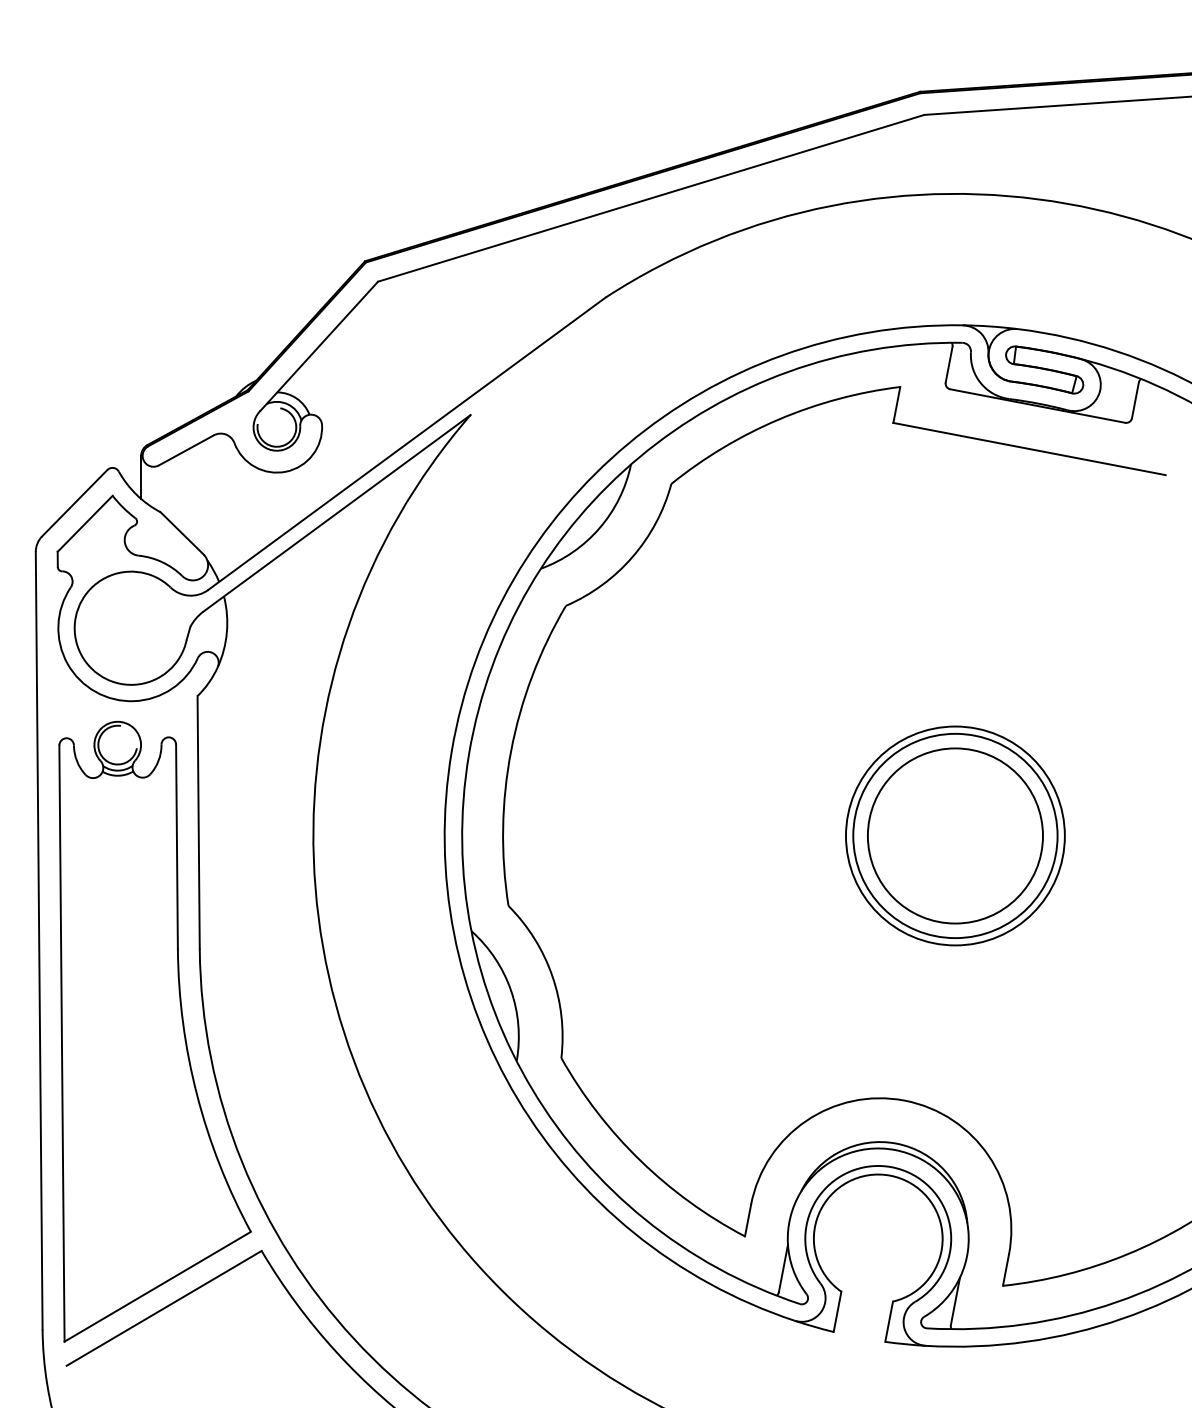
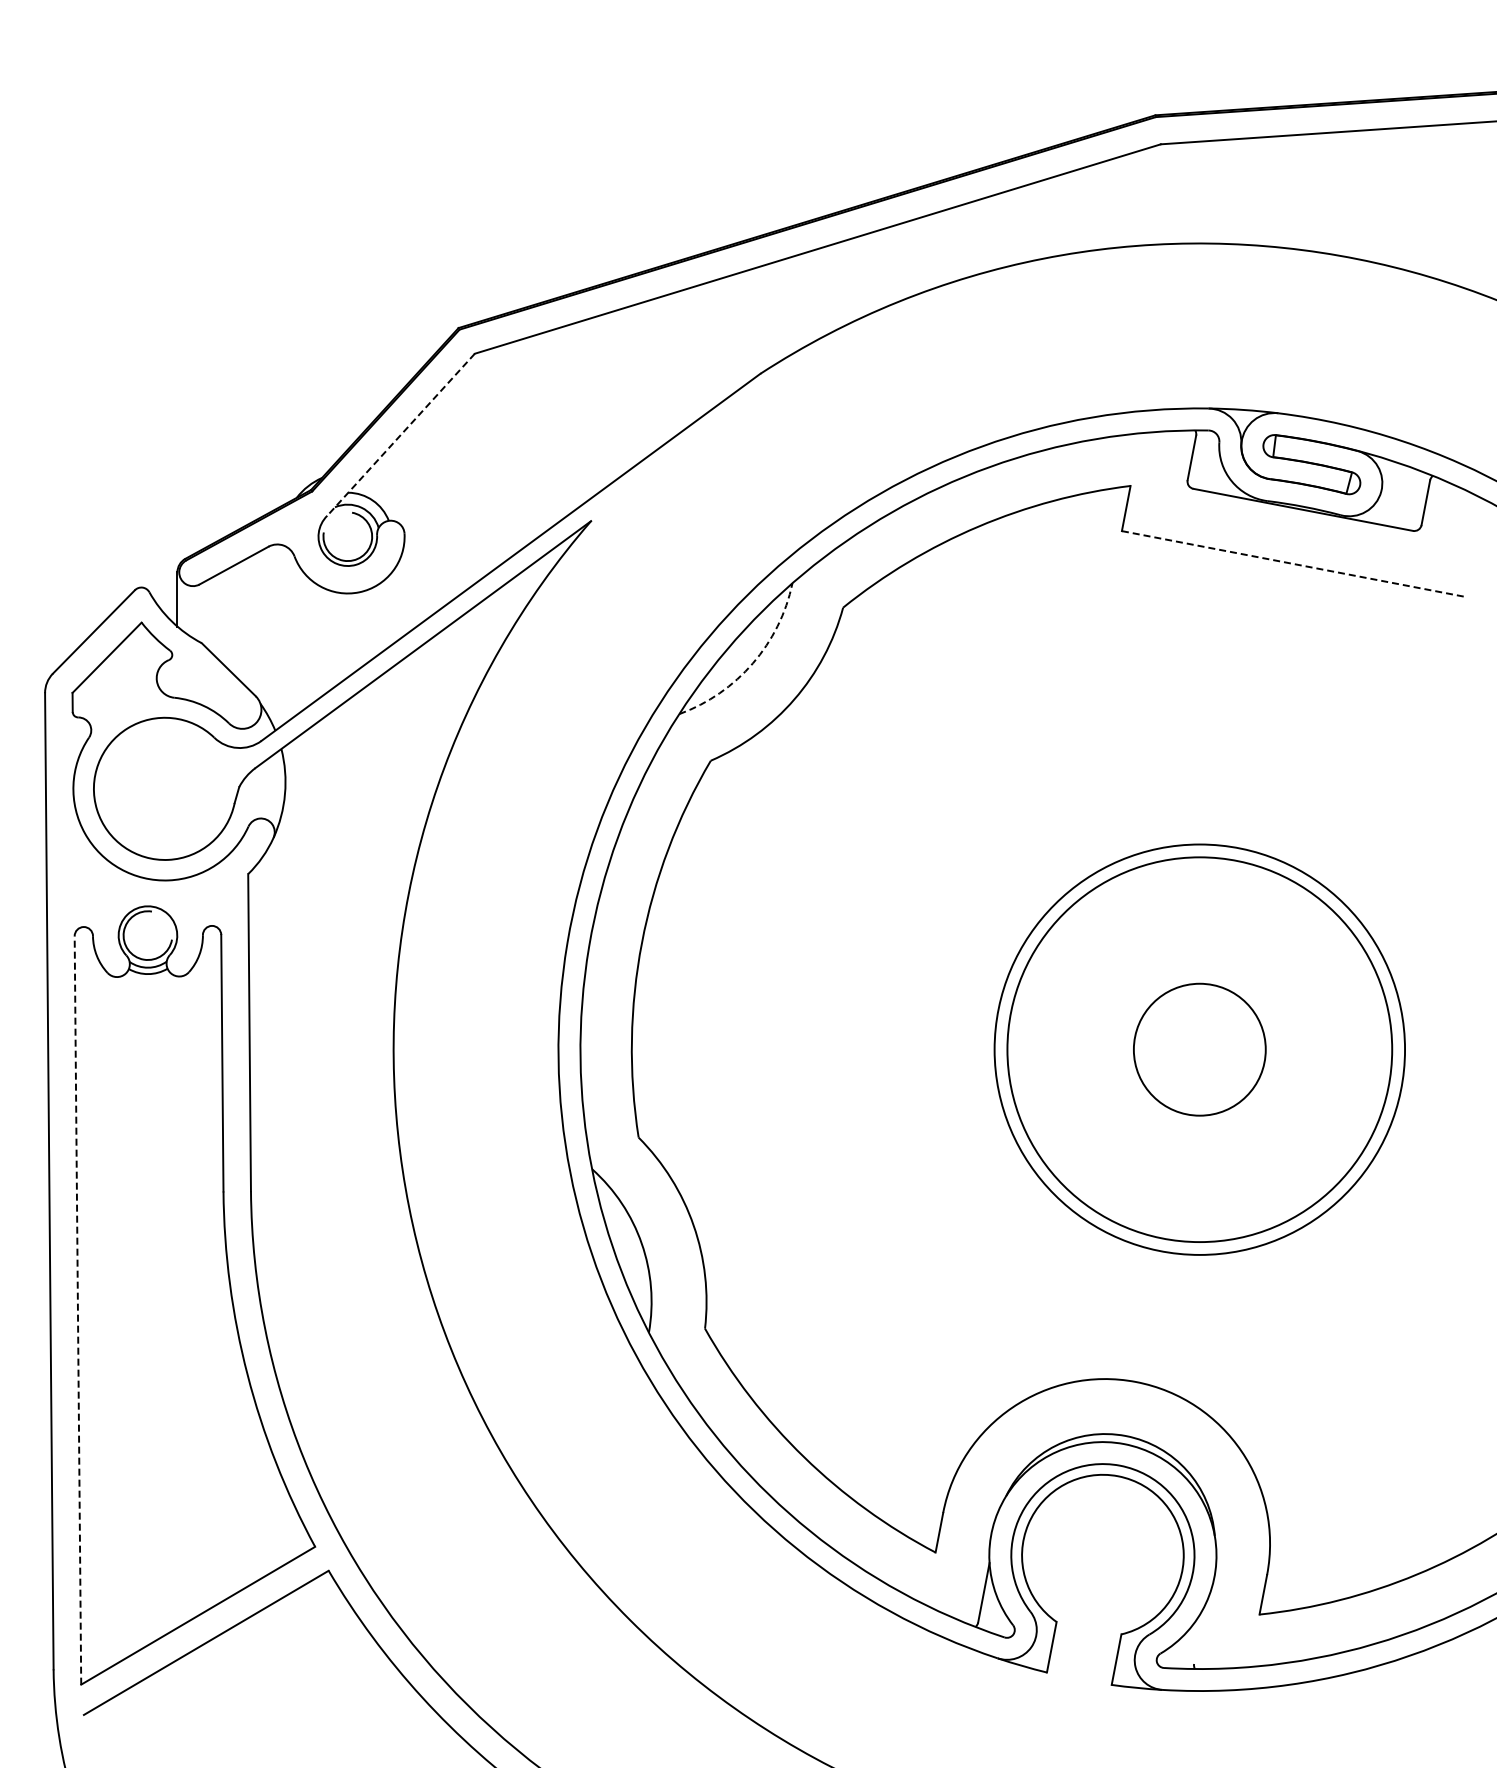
line: (319, 346) -> (401, 434), solid -> dashed
line: (1030, 448) -> (1293, 563), solid -> dashed
arc: (599, 528) -> (752, 663), solid -> dashed
circle: (955, 835) -> (1199, 1049), size x0.6
circle: (955, 835) -> (1199, 1049), size x1.4
circle: (955, 835) -> (1199, 1049), size x1.6
line: (61, 1042) -> (77, 1309), solid -> dashed
line: (955, 1300) -> (1199, 1633), removed

